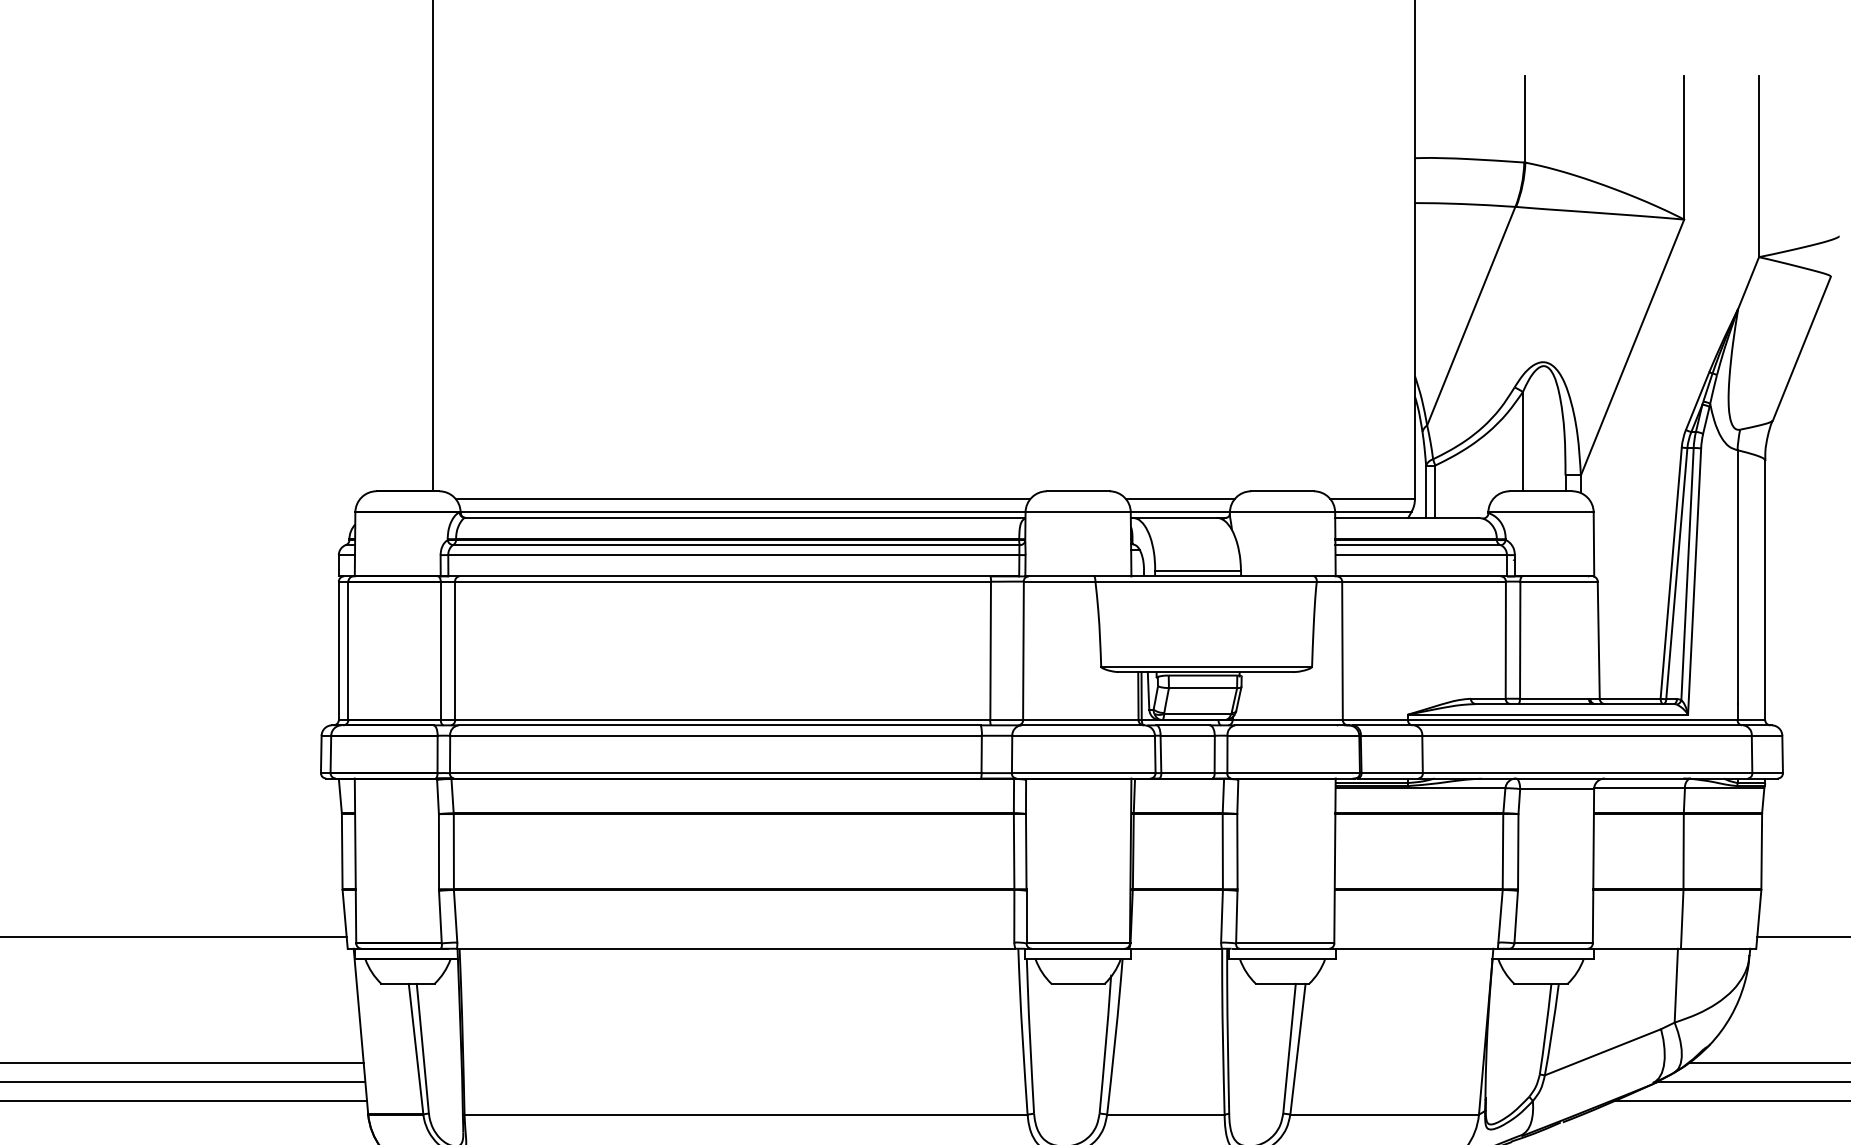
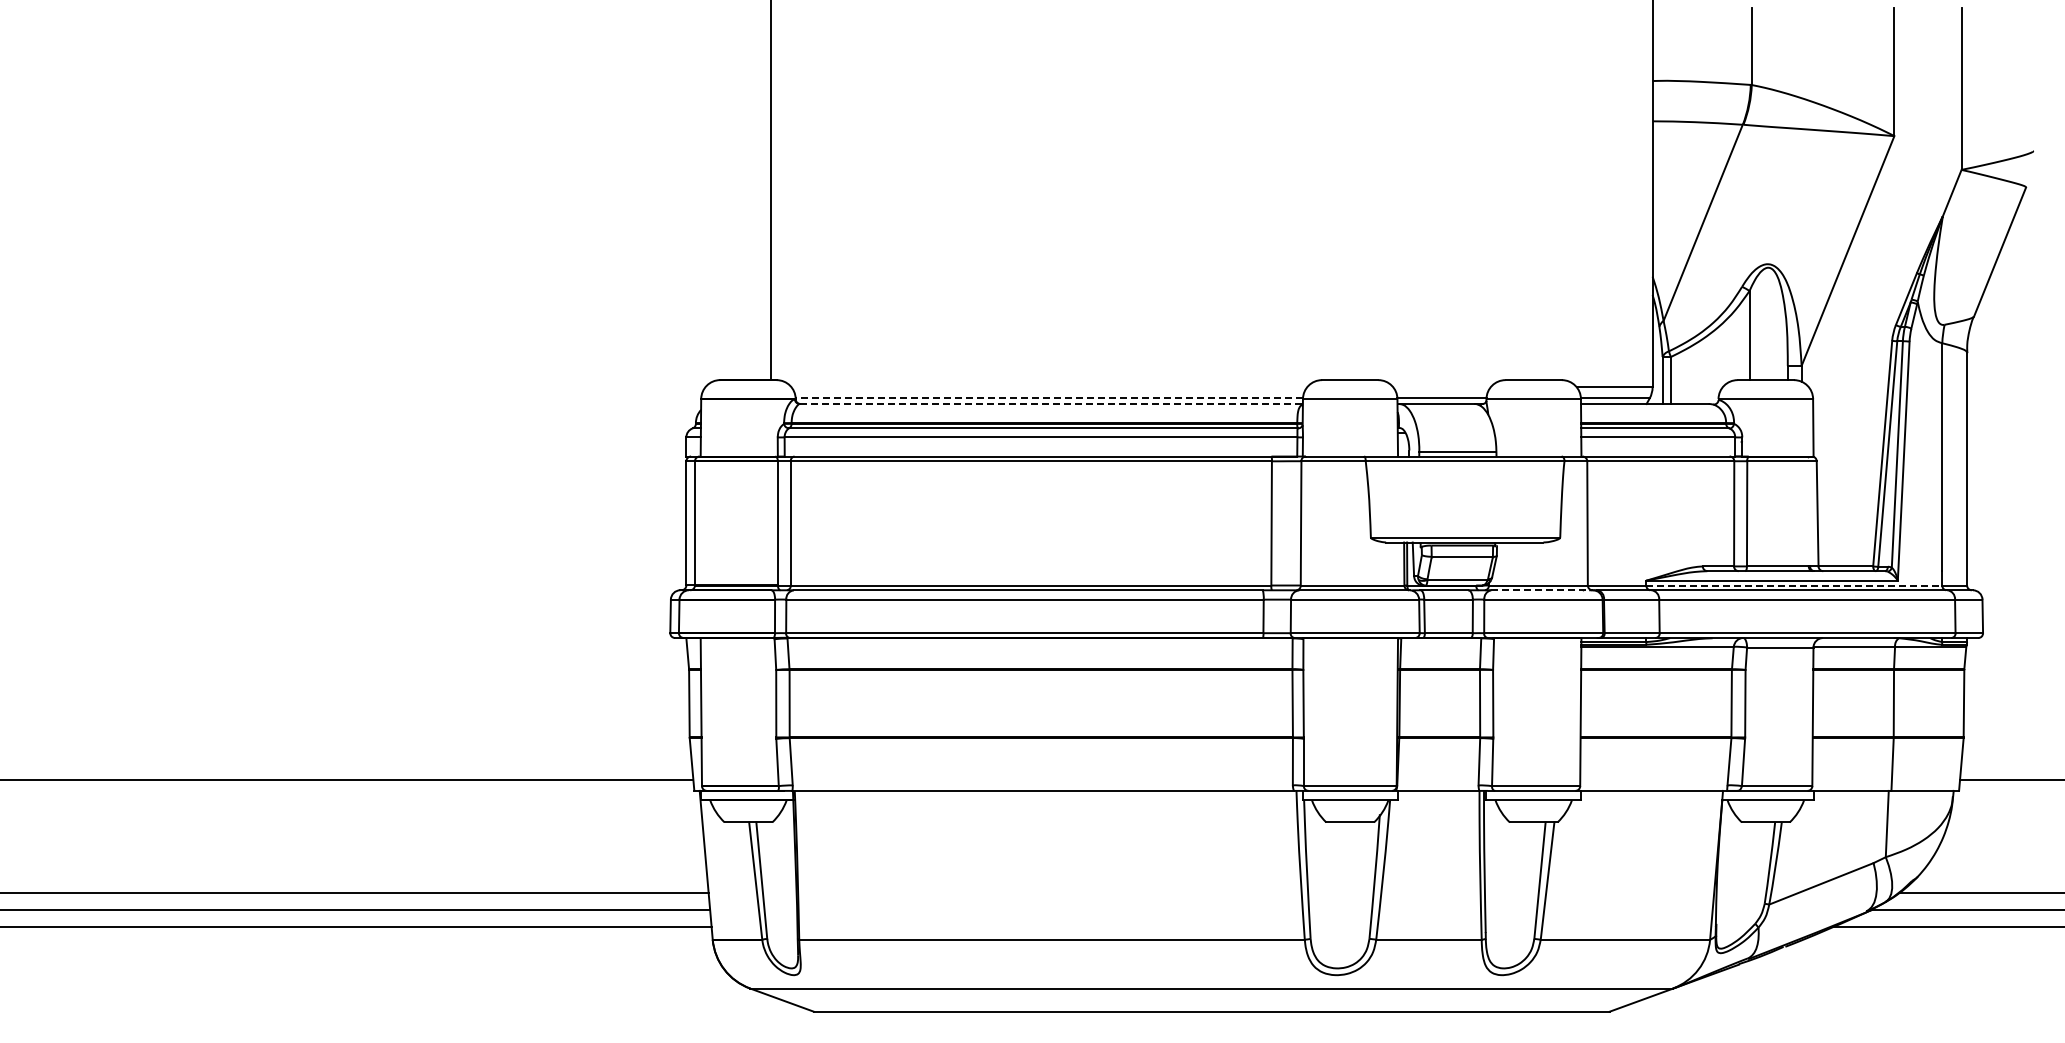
line: (743, 499) -> (1049, 387), removed
line: (1179, 499) -> (1441, 387), removed
line: (743, 511) -> (1049, 398), solid -> dashed
line: (745, 518) -> (1051, 404), solid -> dashed
line: (1572, 720) -> (1794, 585), solid -> dashed
line: (1292, 725) -> (1542, 590), solid -> dashed

